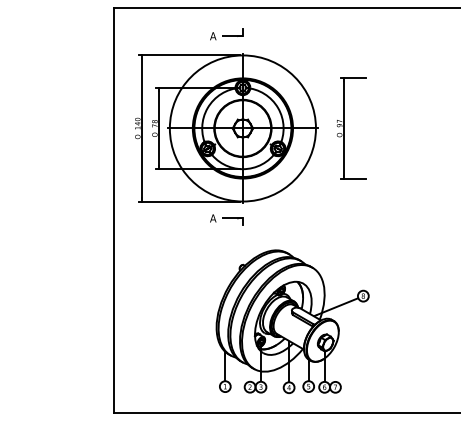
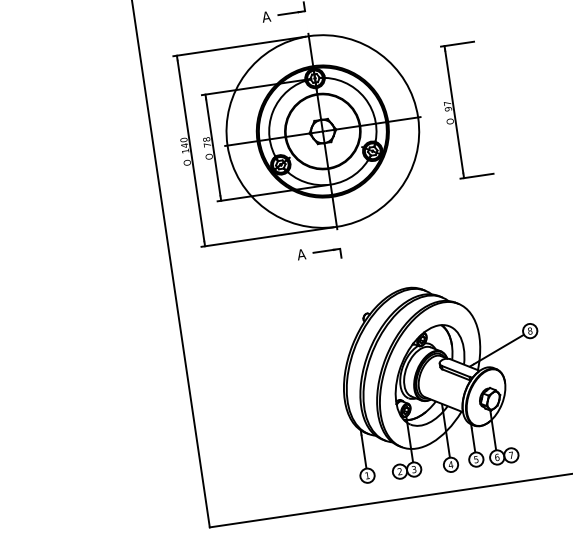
part: (292, 321) -> (442, 377), moved

